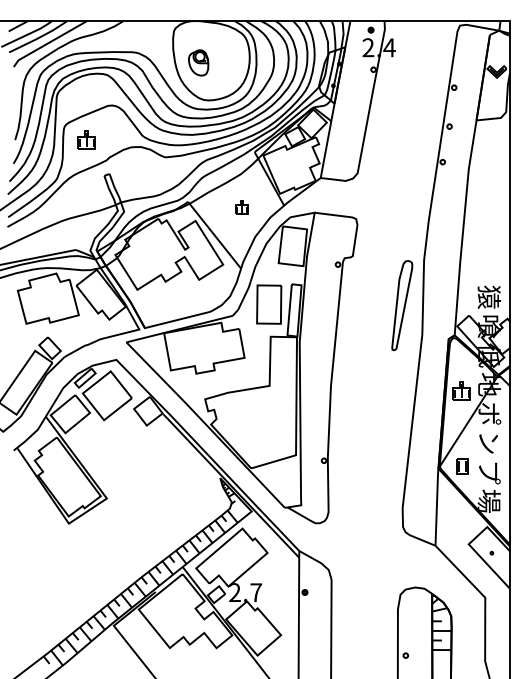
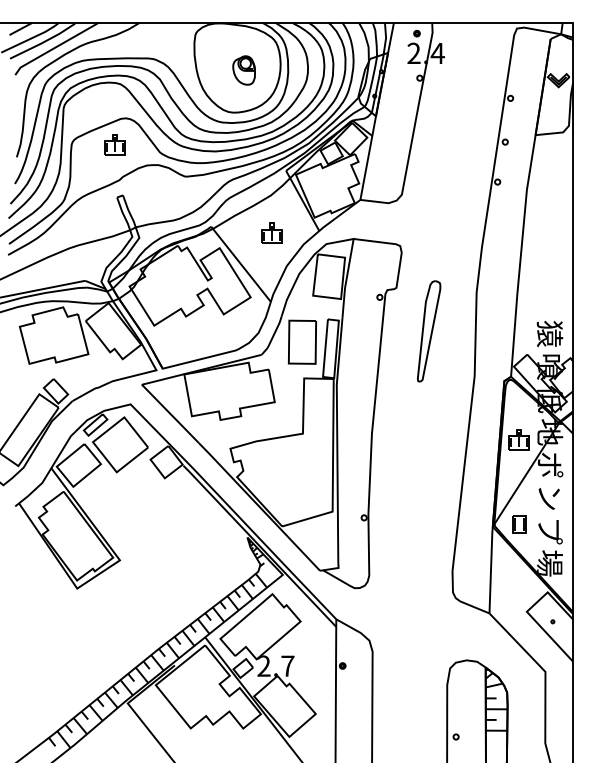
part: (198, 62) -> (243, 70), moved
part: (86, 140) -> (114, 144), moved
part: (241, 206) -> (271, 232), size x1.43
part: (402, 305) -> (429, 331), moved

